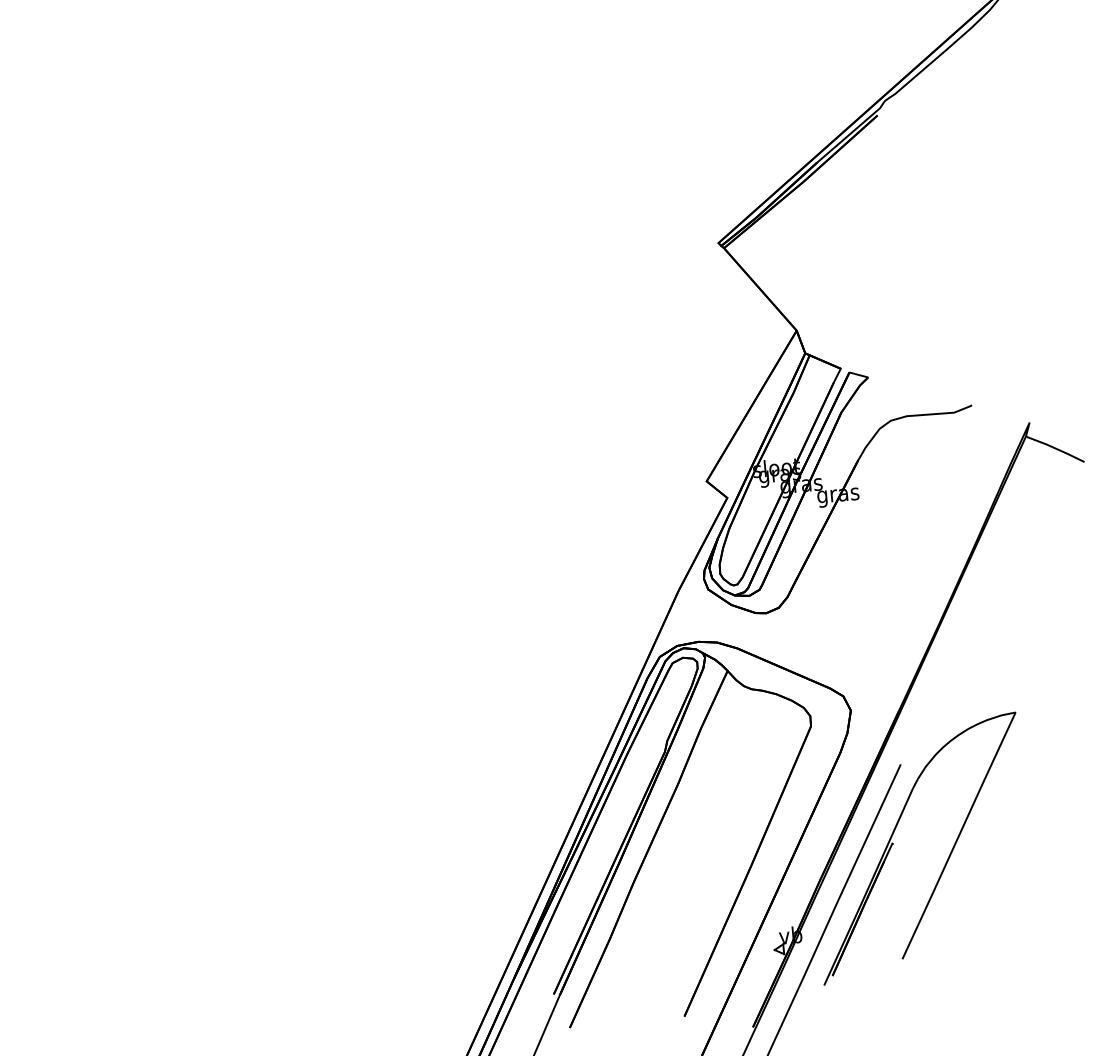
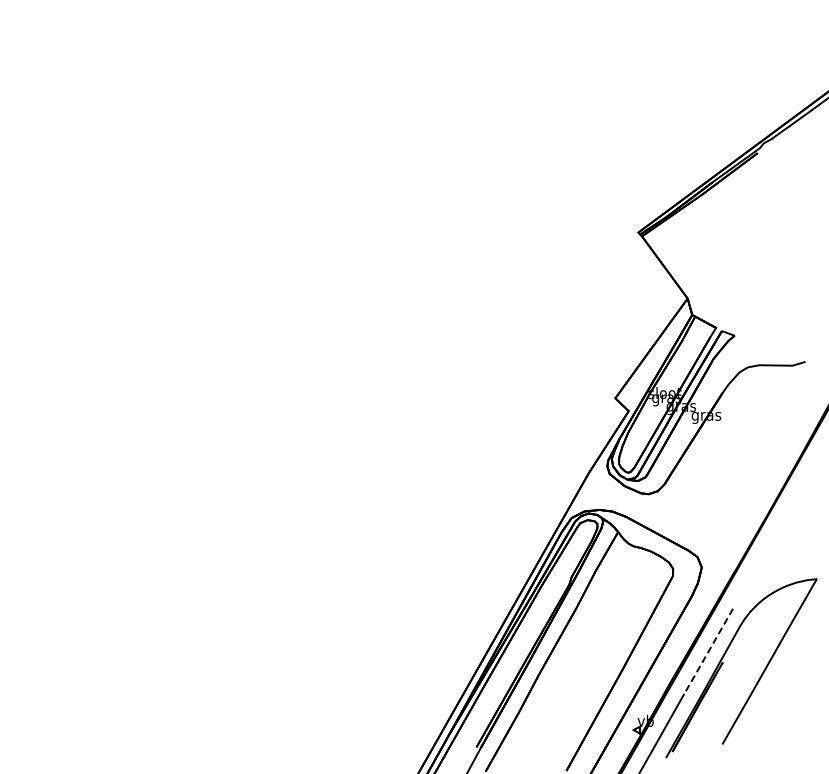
line: (870, 828) -> (708, 651), solid -> dashed

